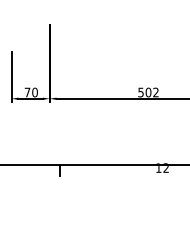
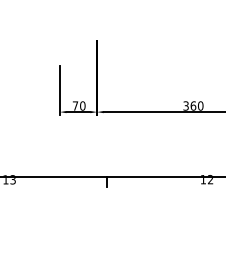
text: (148, 92) -> (193, 105), 502 -> 360

